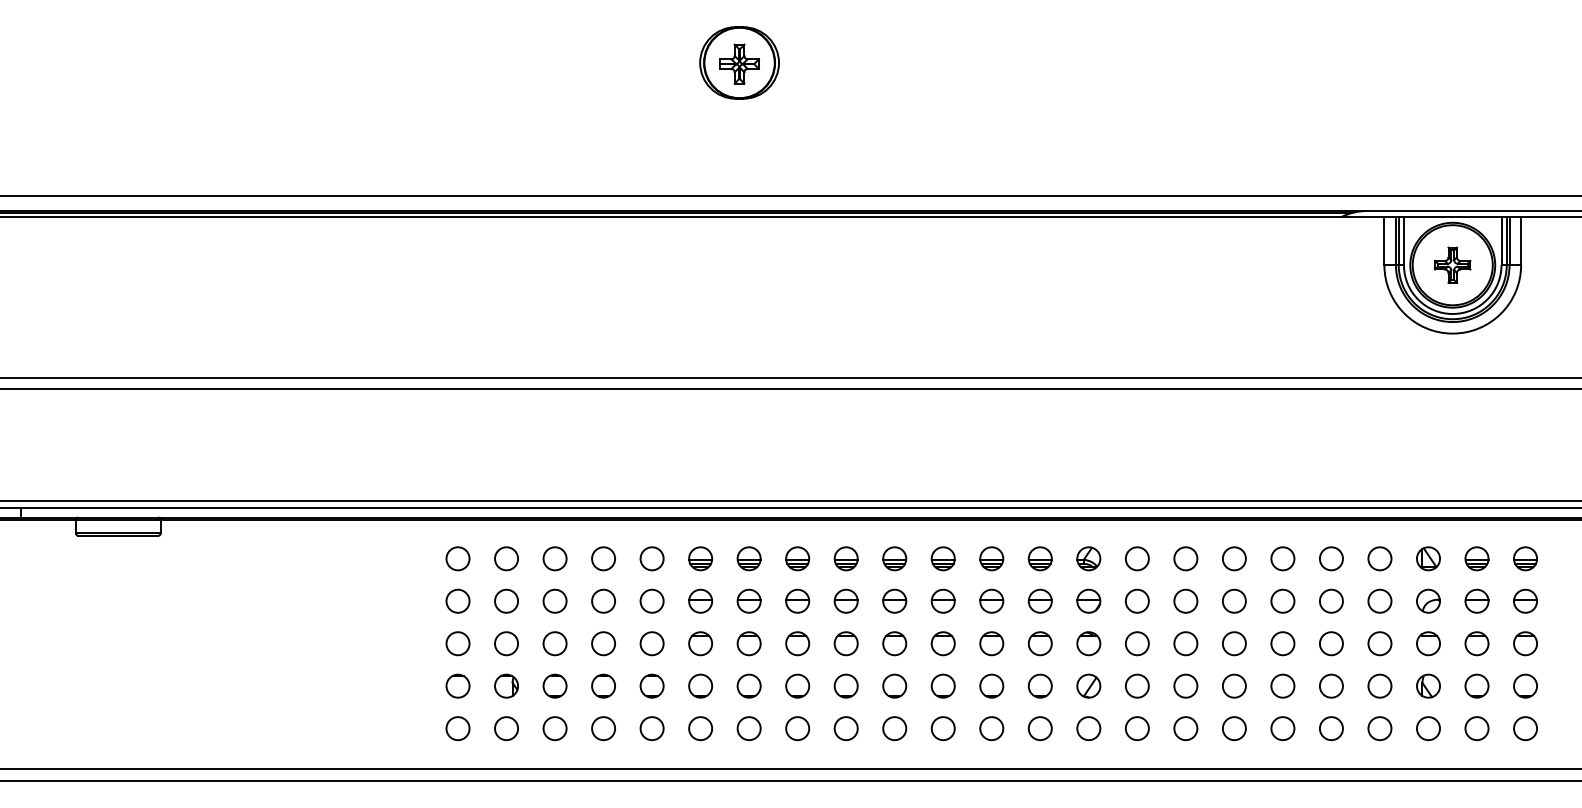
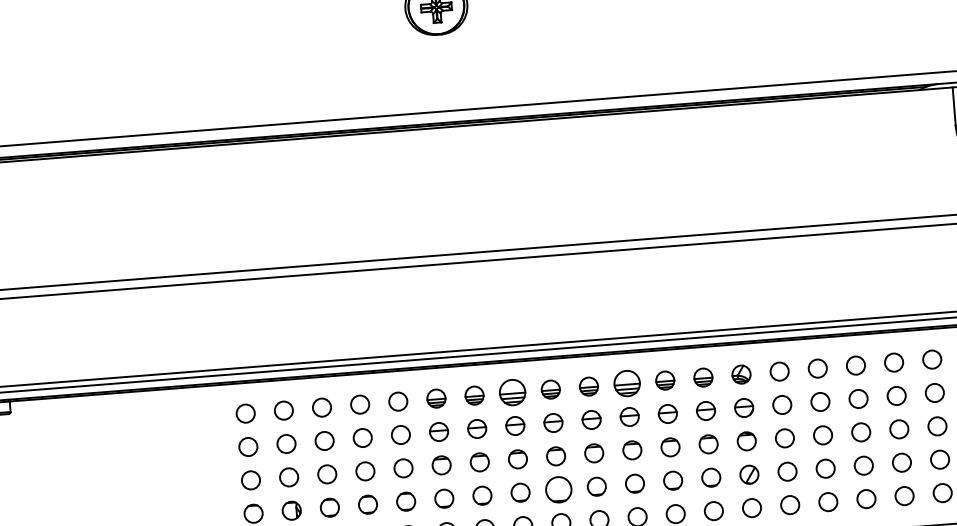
part: (797, 558) -> (512, 392), size x1.4
part: (942, 558) -> (626, 383), size x1.4
circle: (845, 685) -> (558, 489), size x1.4

